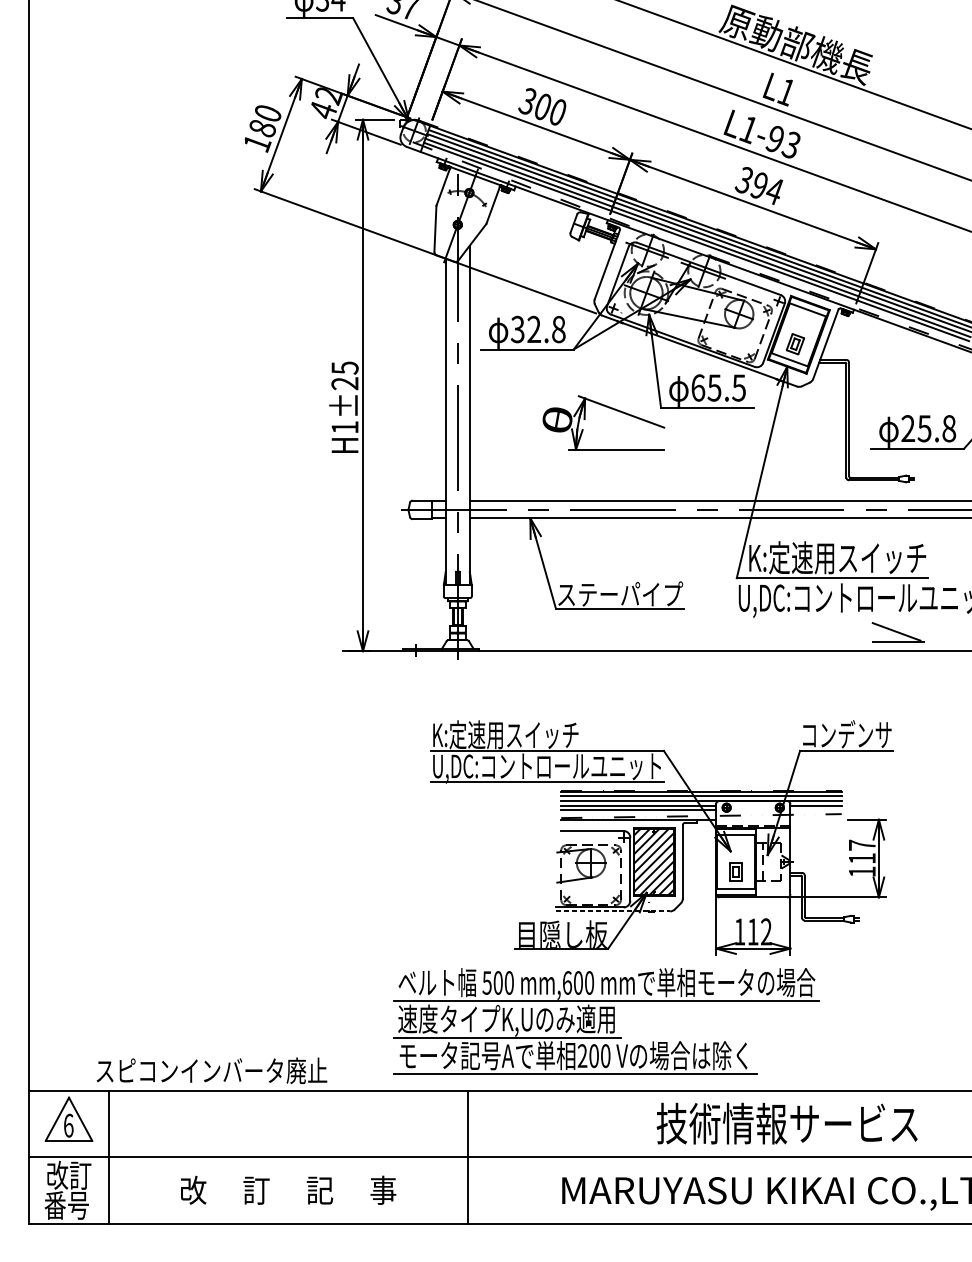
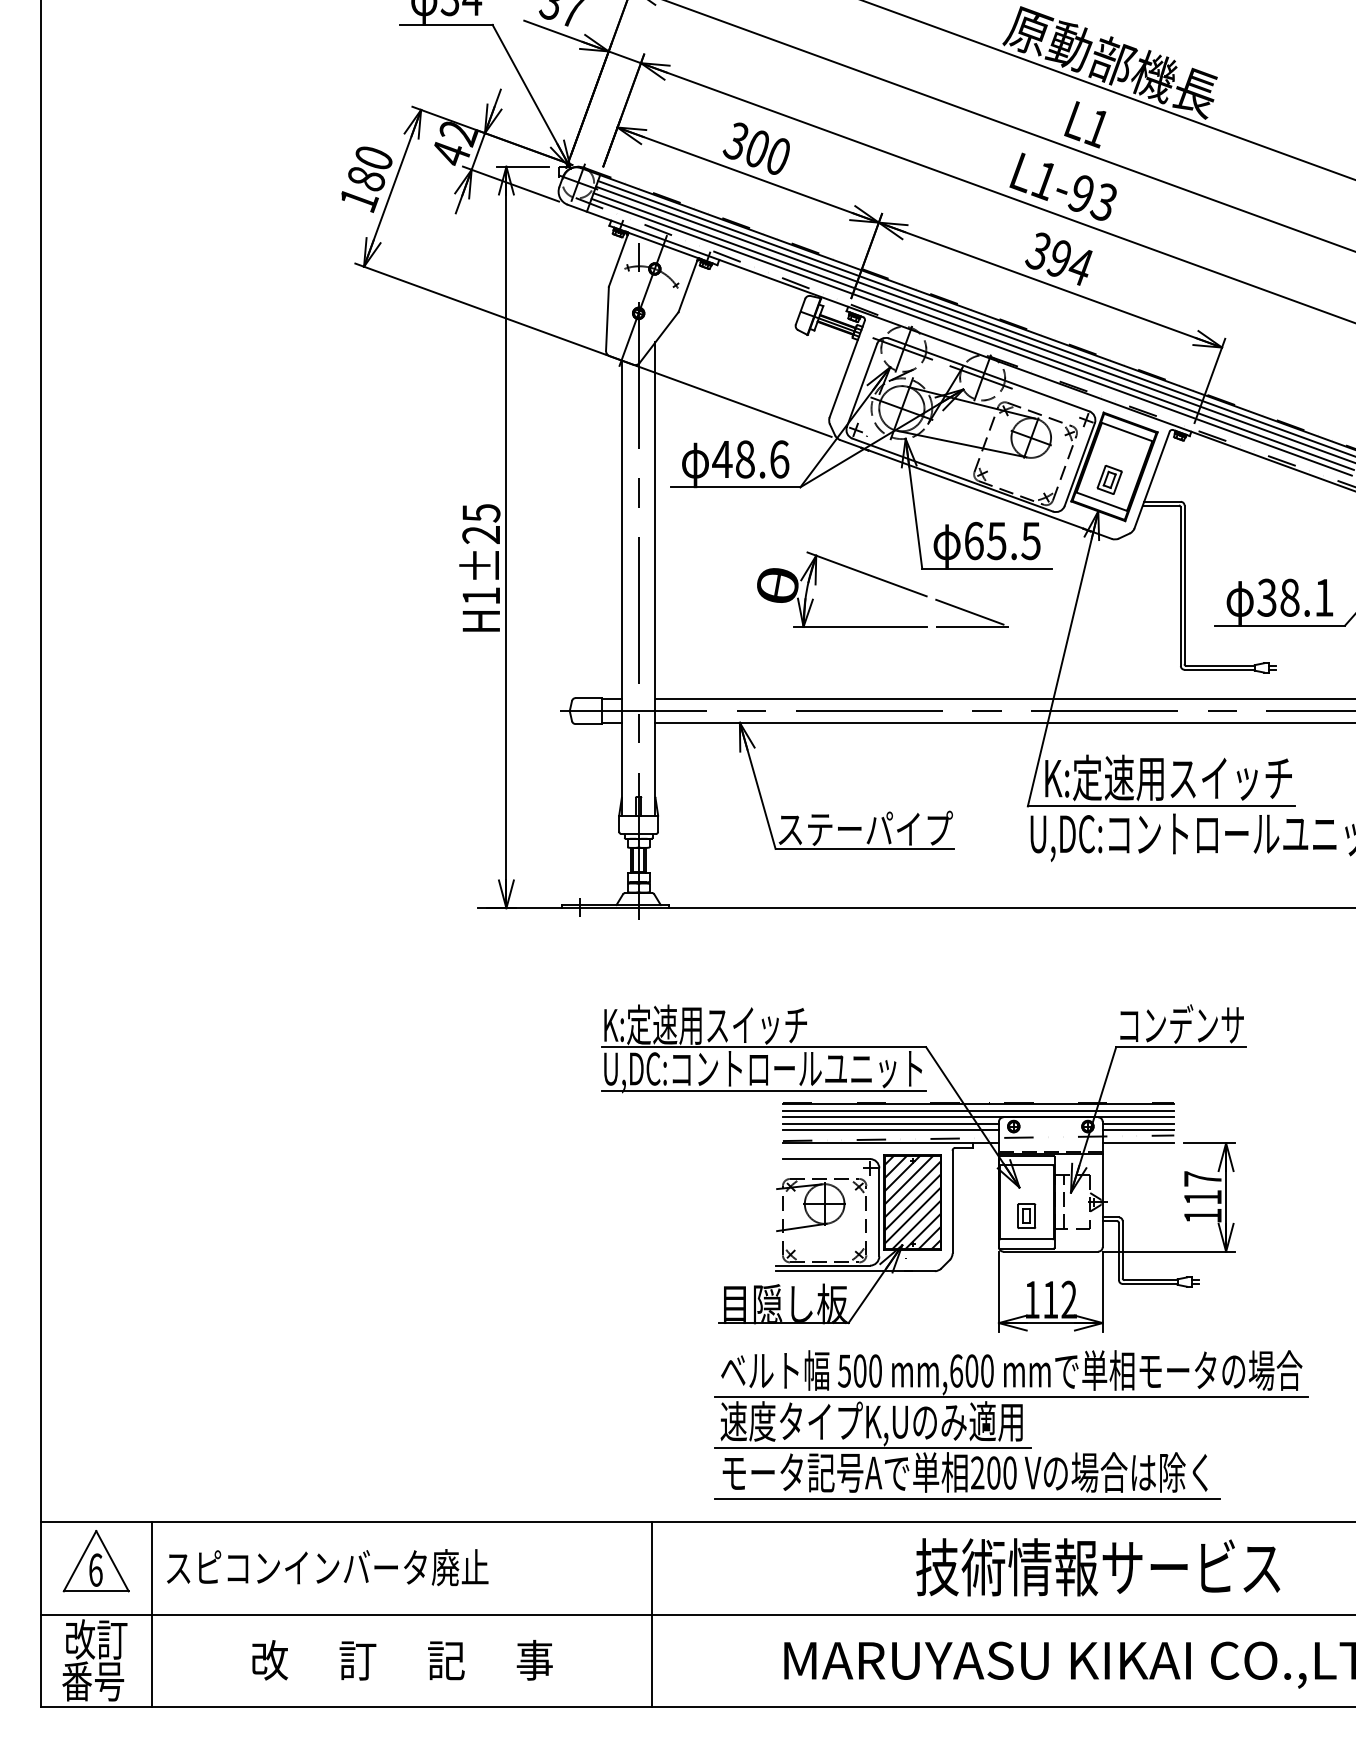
text: (537, 329) -> (750, 459), 32.8 -> 48.6
text: (928, 428) -> (1295, 597), 25.8 -> 38.1
part: (897, 632) -> (971, 612), moved
line: (816, 809) -> (1138, 1129), added
line: (816, 819) -> (1138, 1143), added
line: (613, 911) -> (856, 1271), dashed -> solid
part: (606, 1021) -> (1011, 1424), moved
text: (211, 1070) -> (327, 1567), moved

